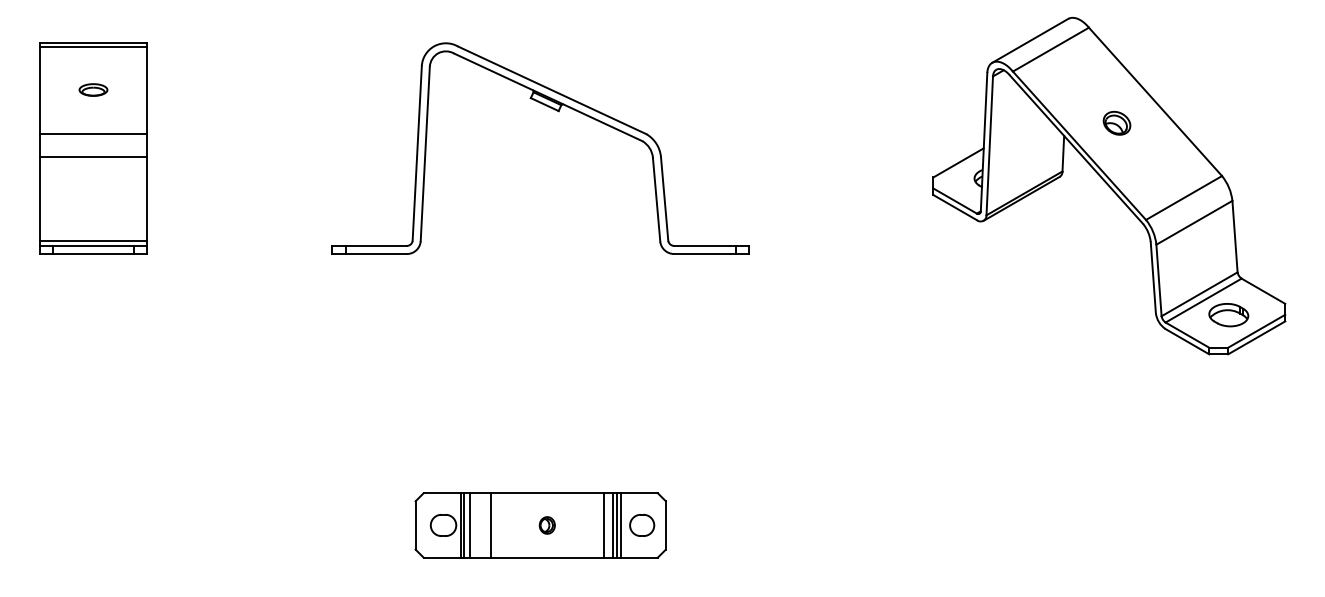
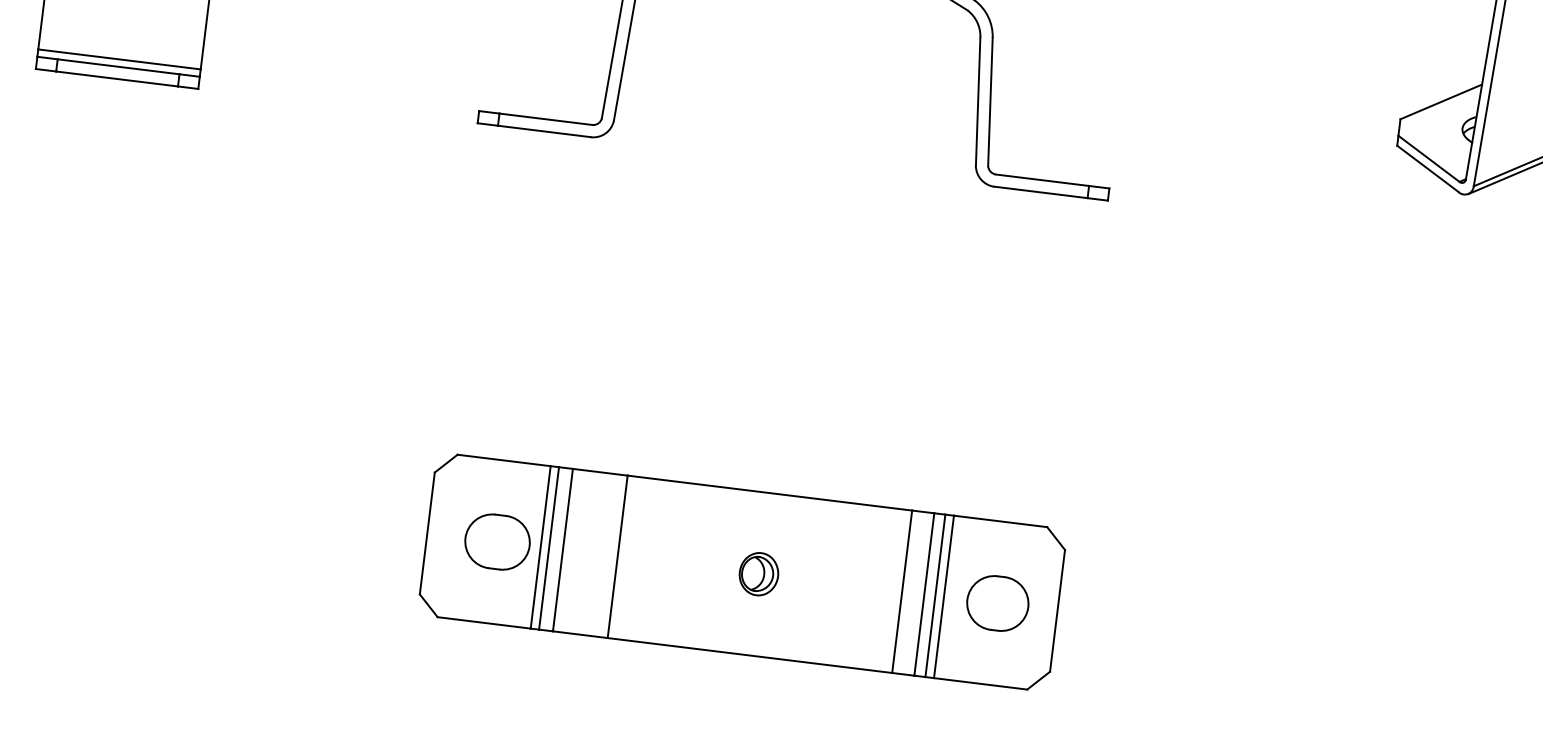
part: (540, 525) -> (742, 572), size x1.67

